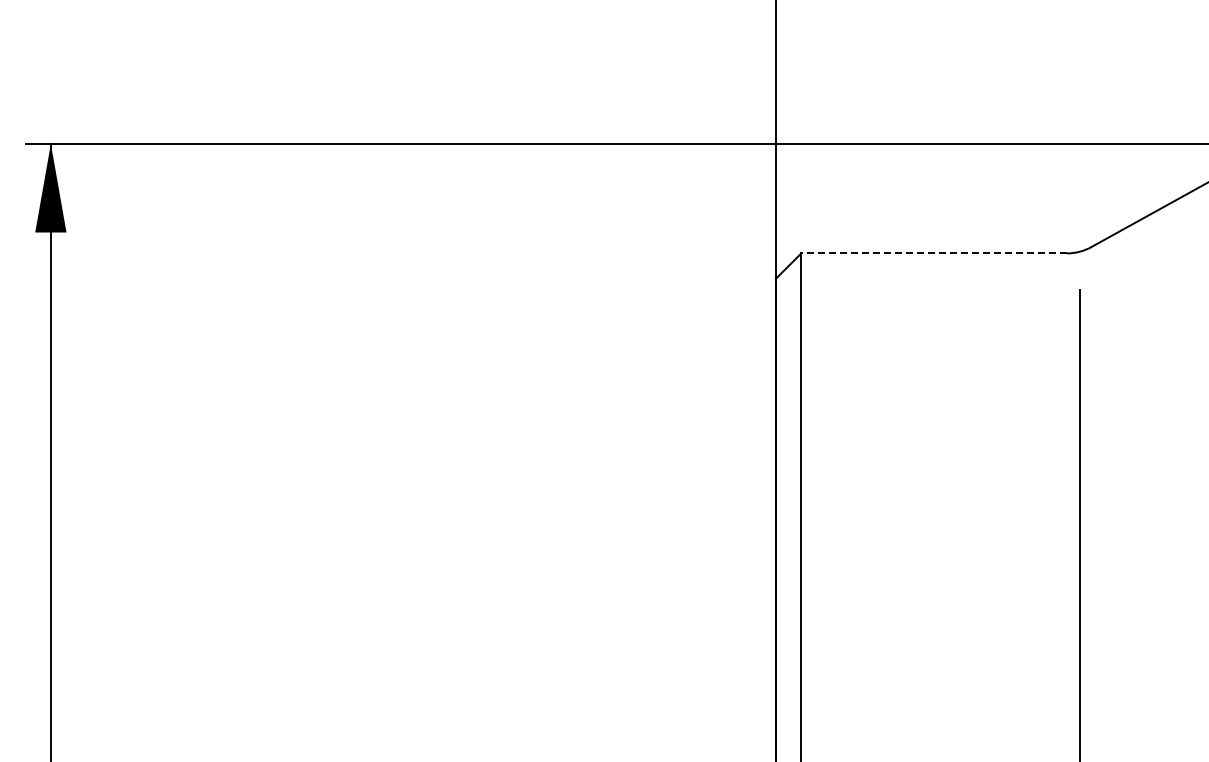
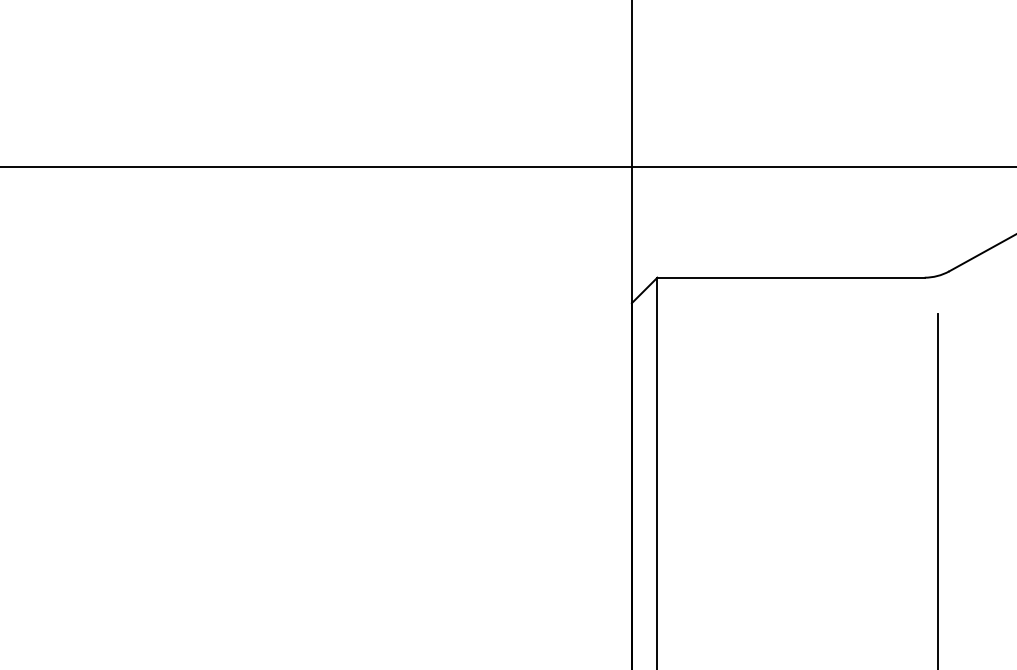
line: (934, 253) -> (791, 277), dashed -> solid

